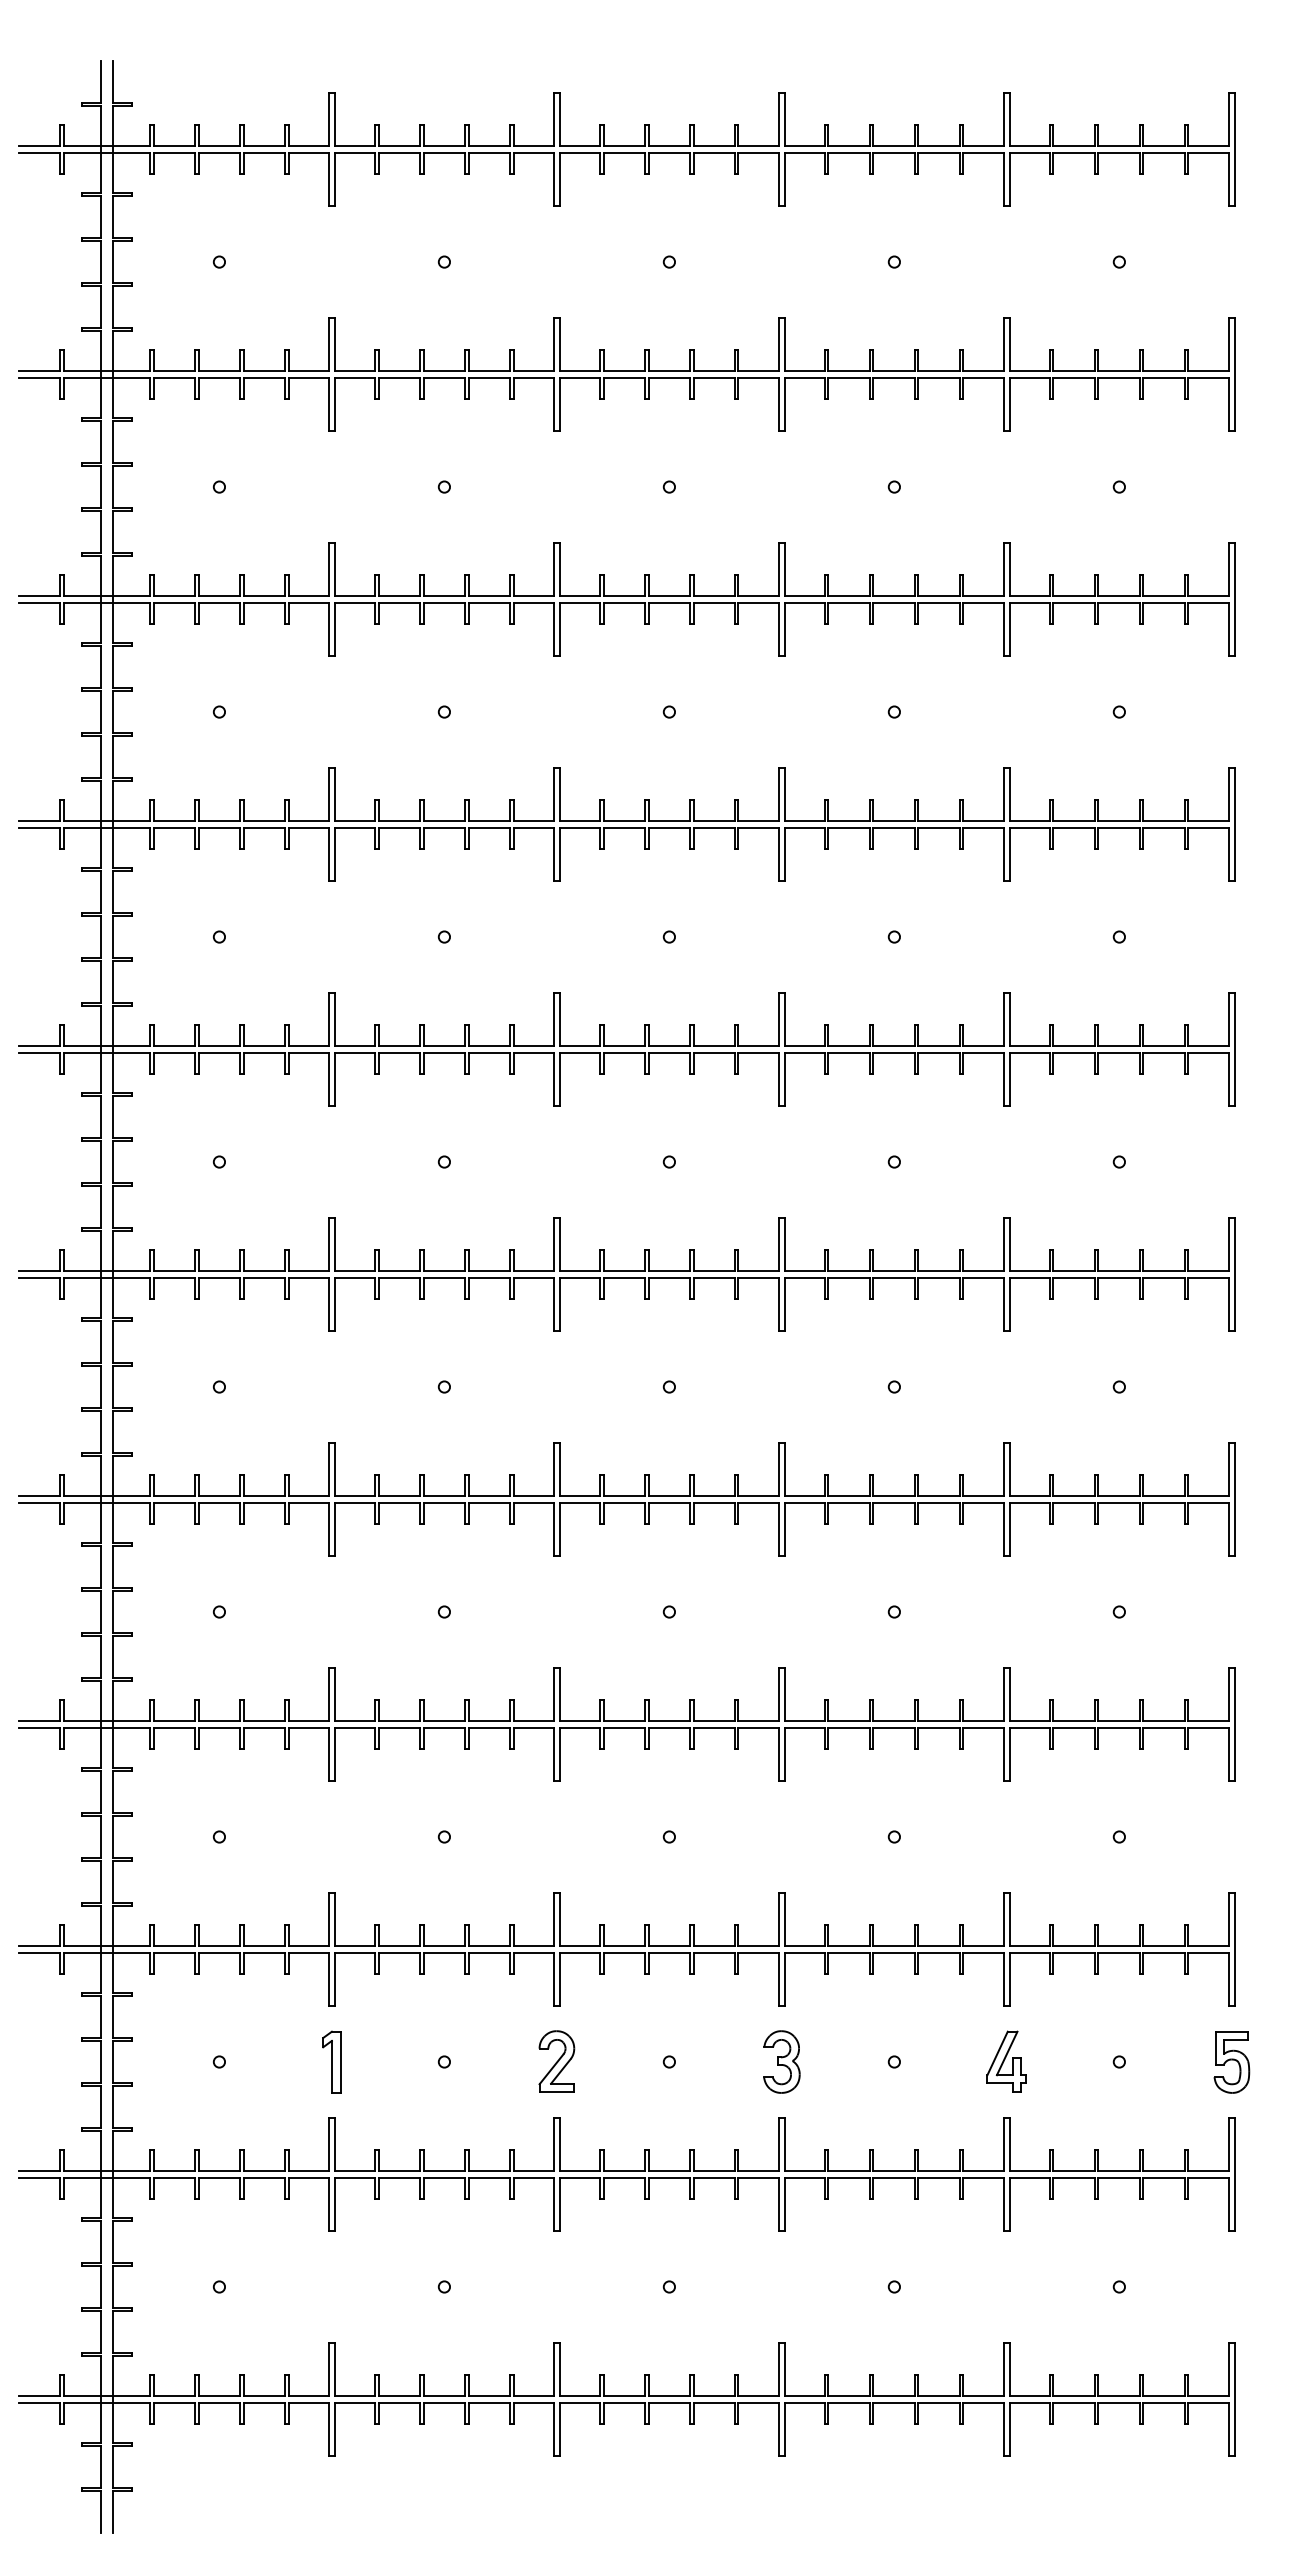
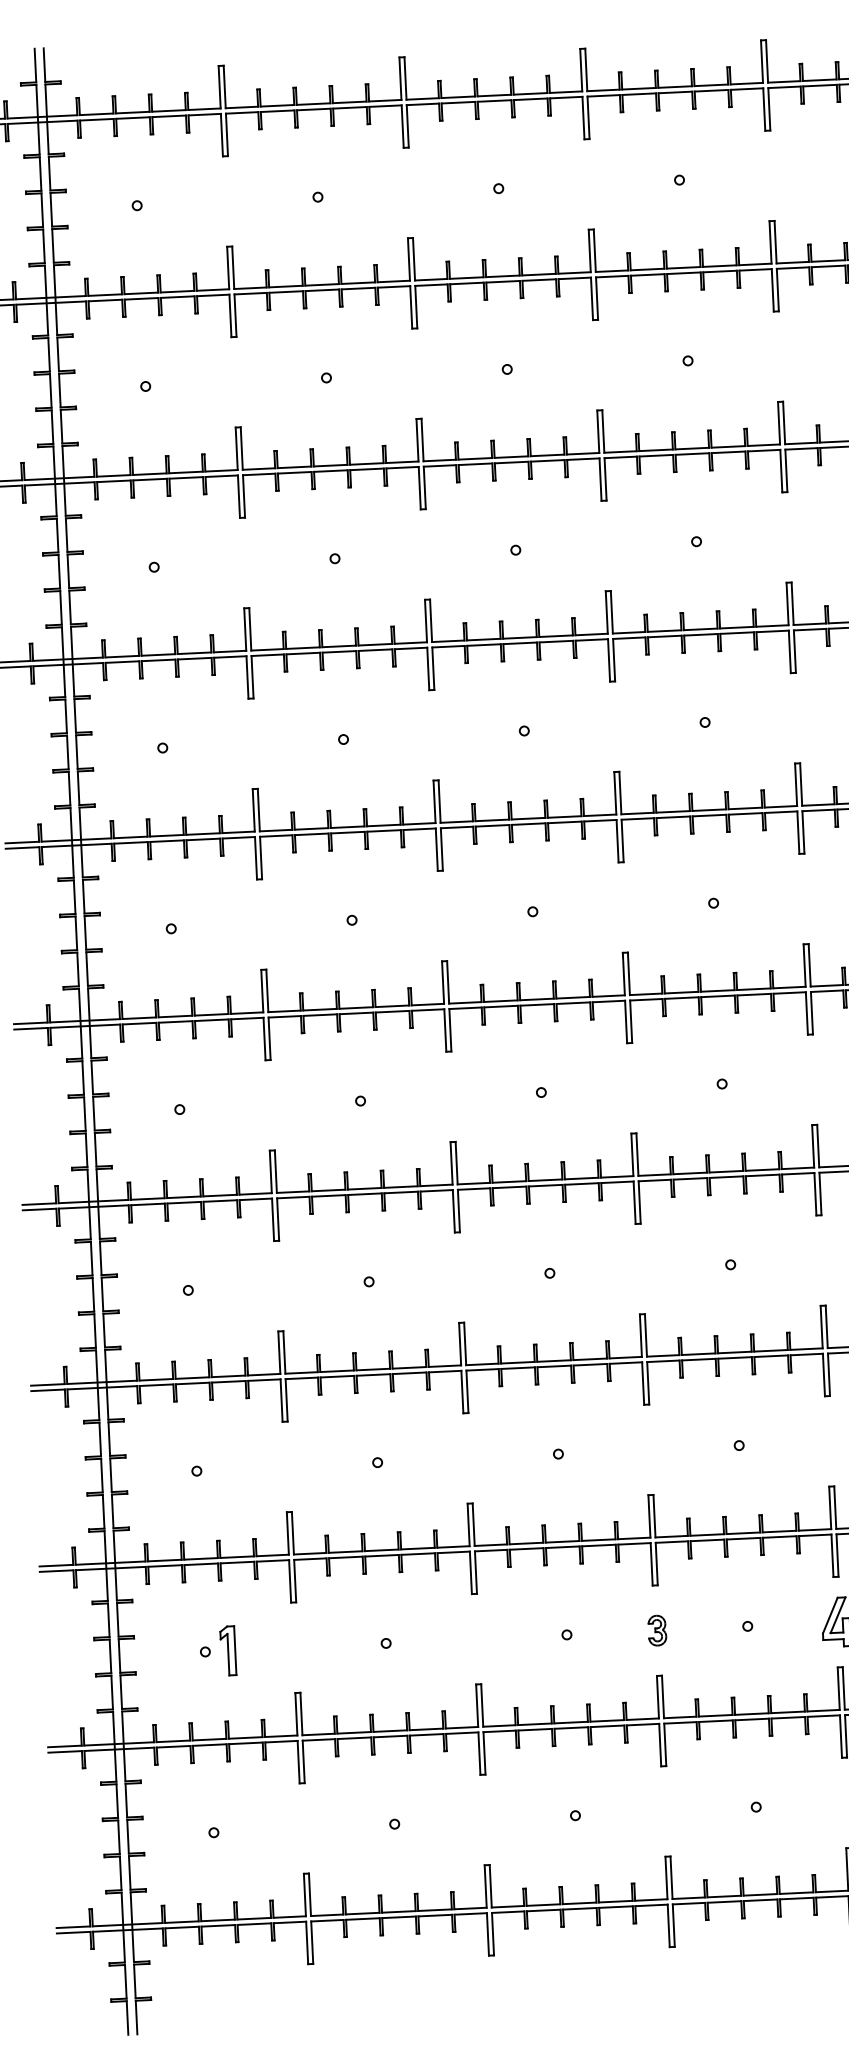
part: (331, 2061) -> (227, 1650), moved
part: (556, 2061) -> (476, 1638), removed
part: (781, 2061) -> (657, 1630), size x0.6

